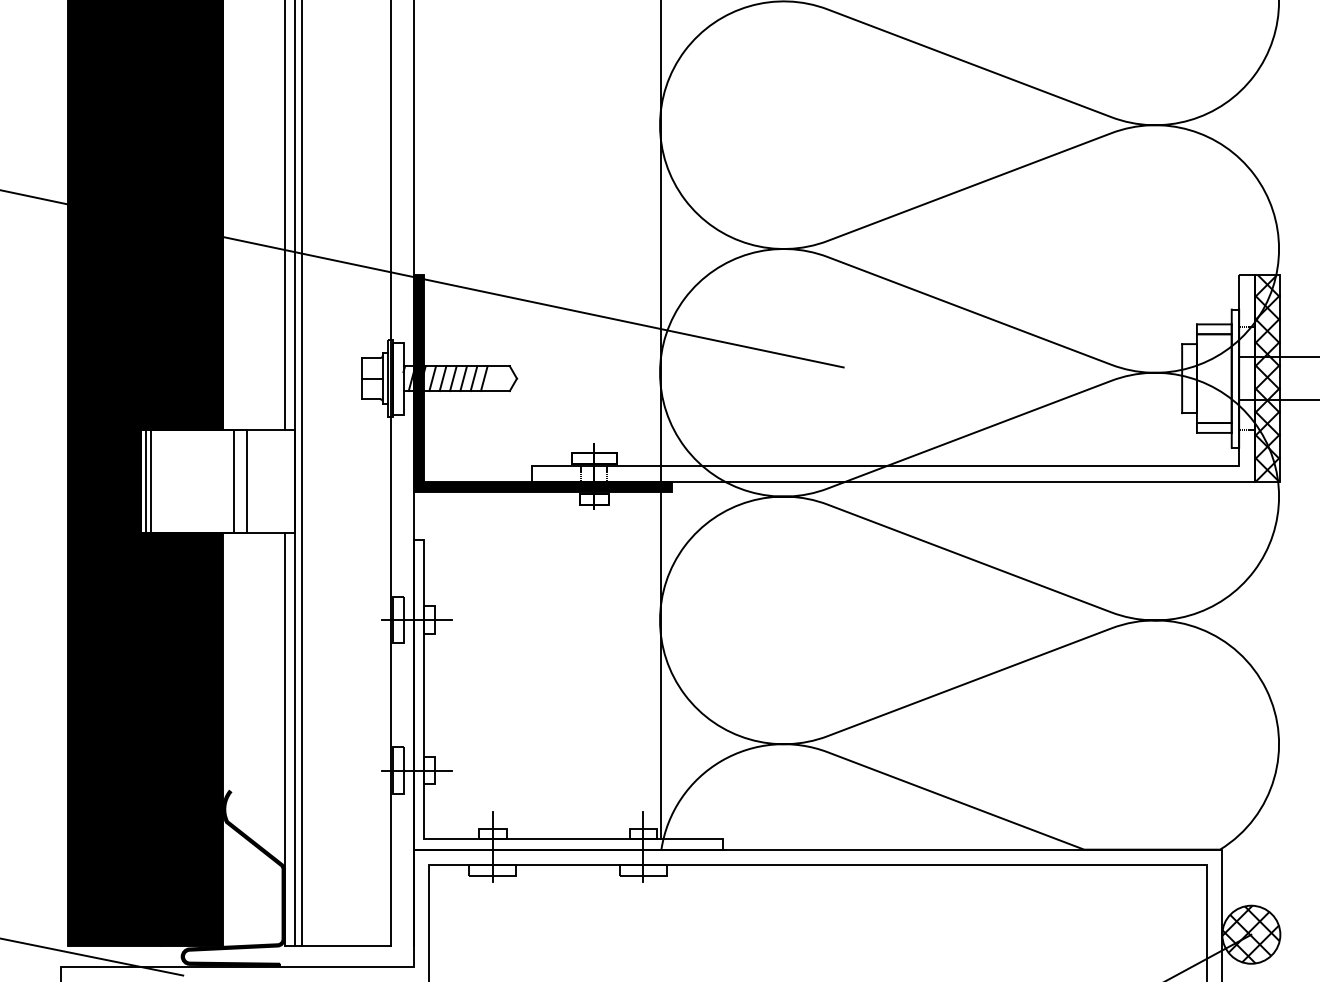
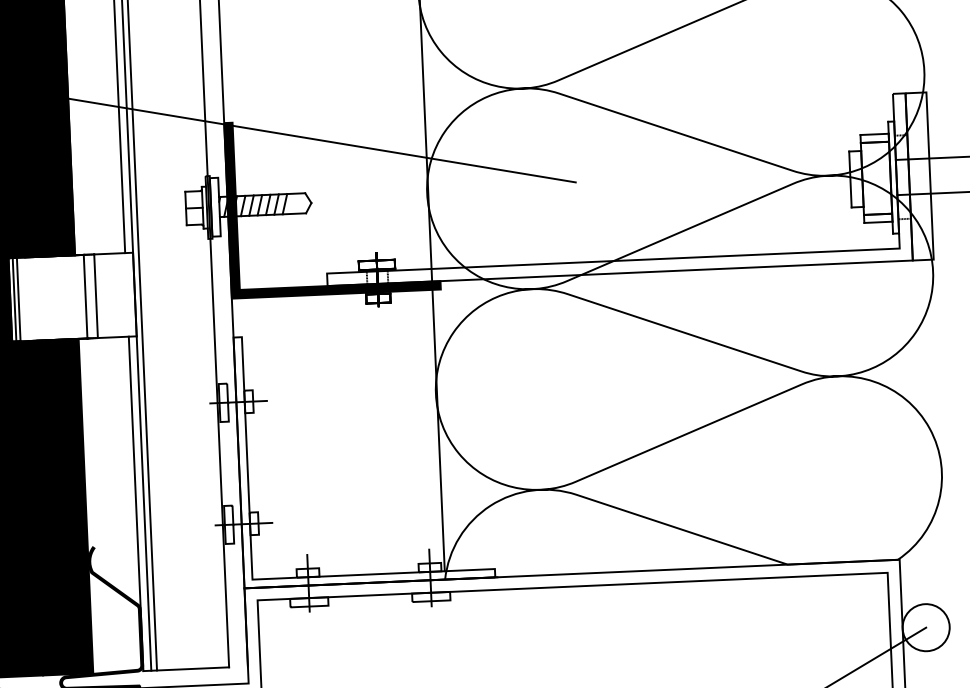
hatch: (1267, 378) -> (919, 176), removed
hatch: (1250, 934) -> (925, 627), removed

